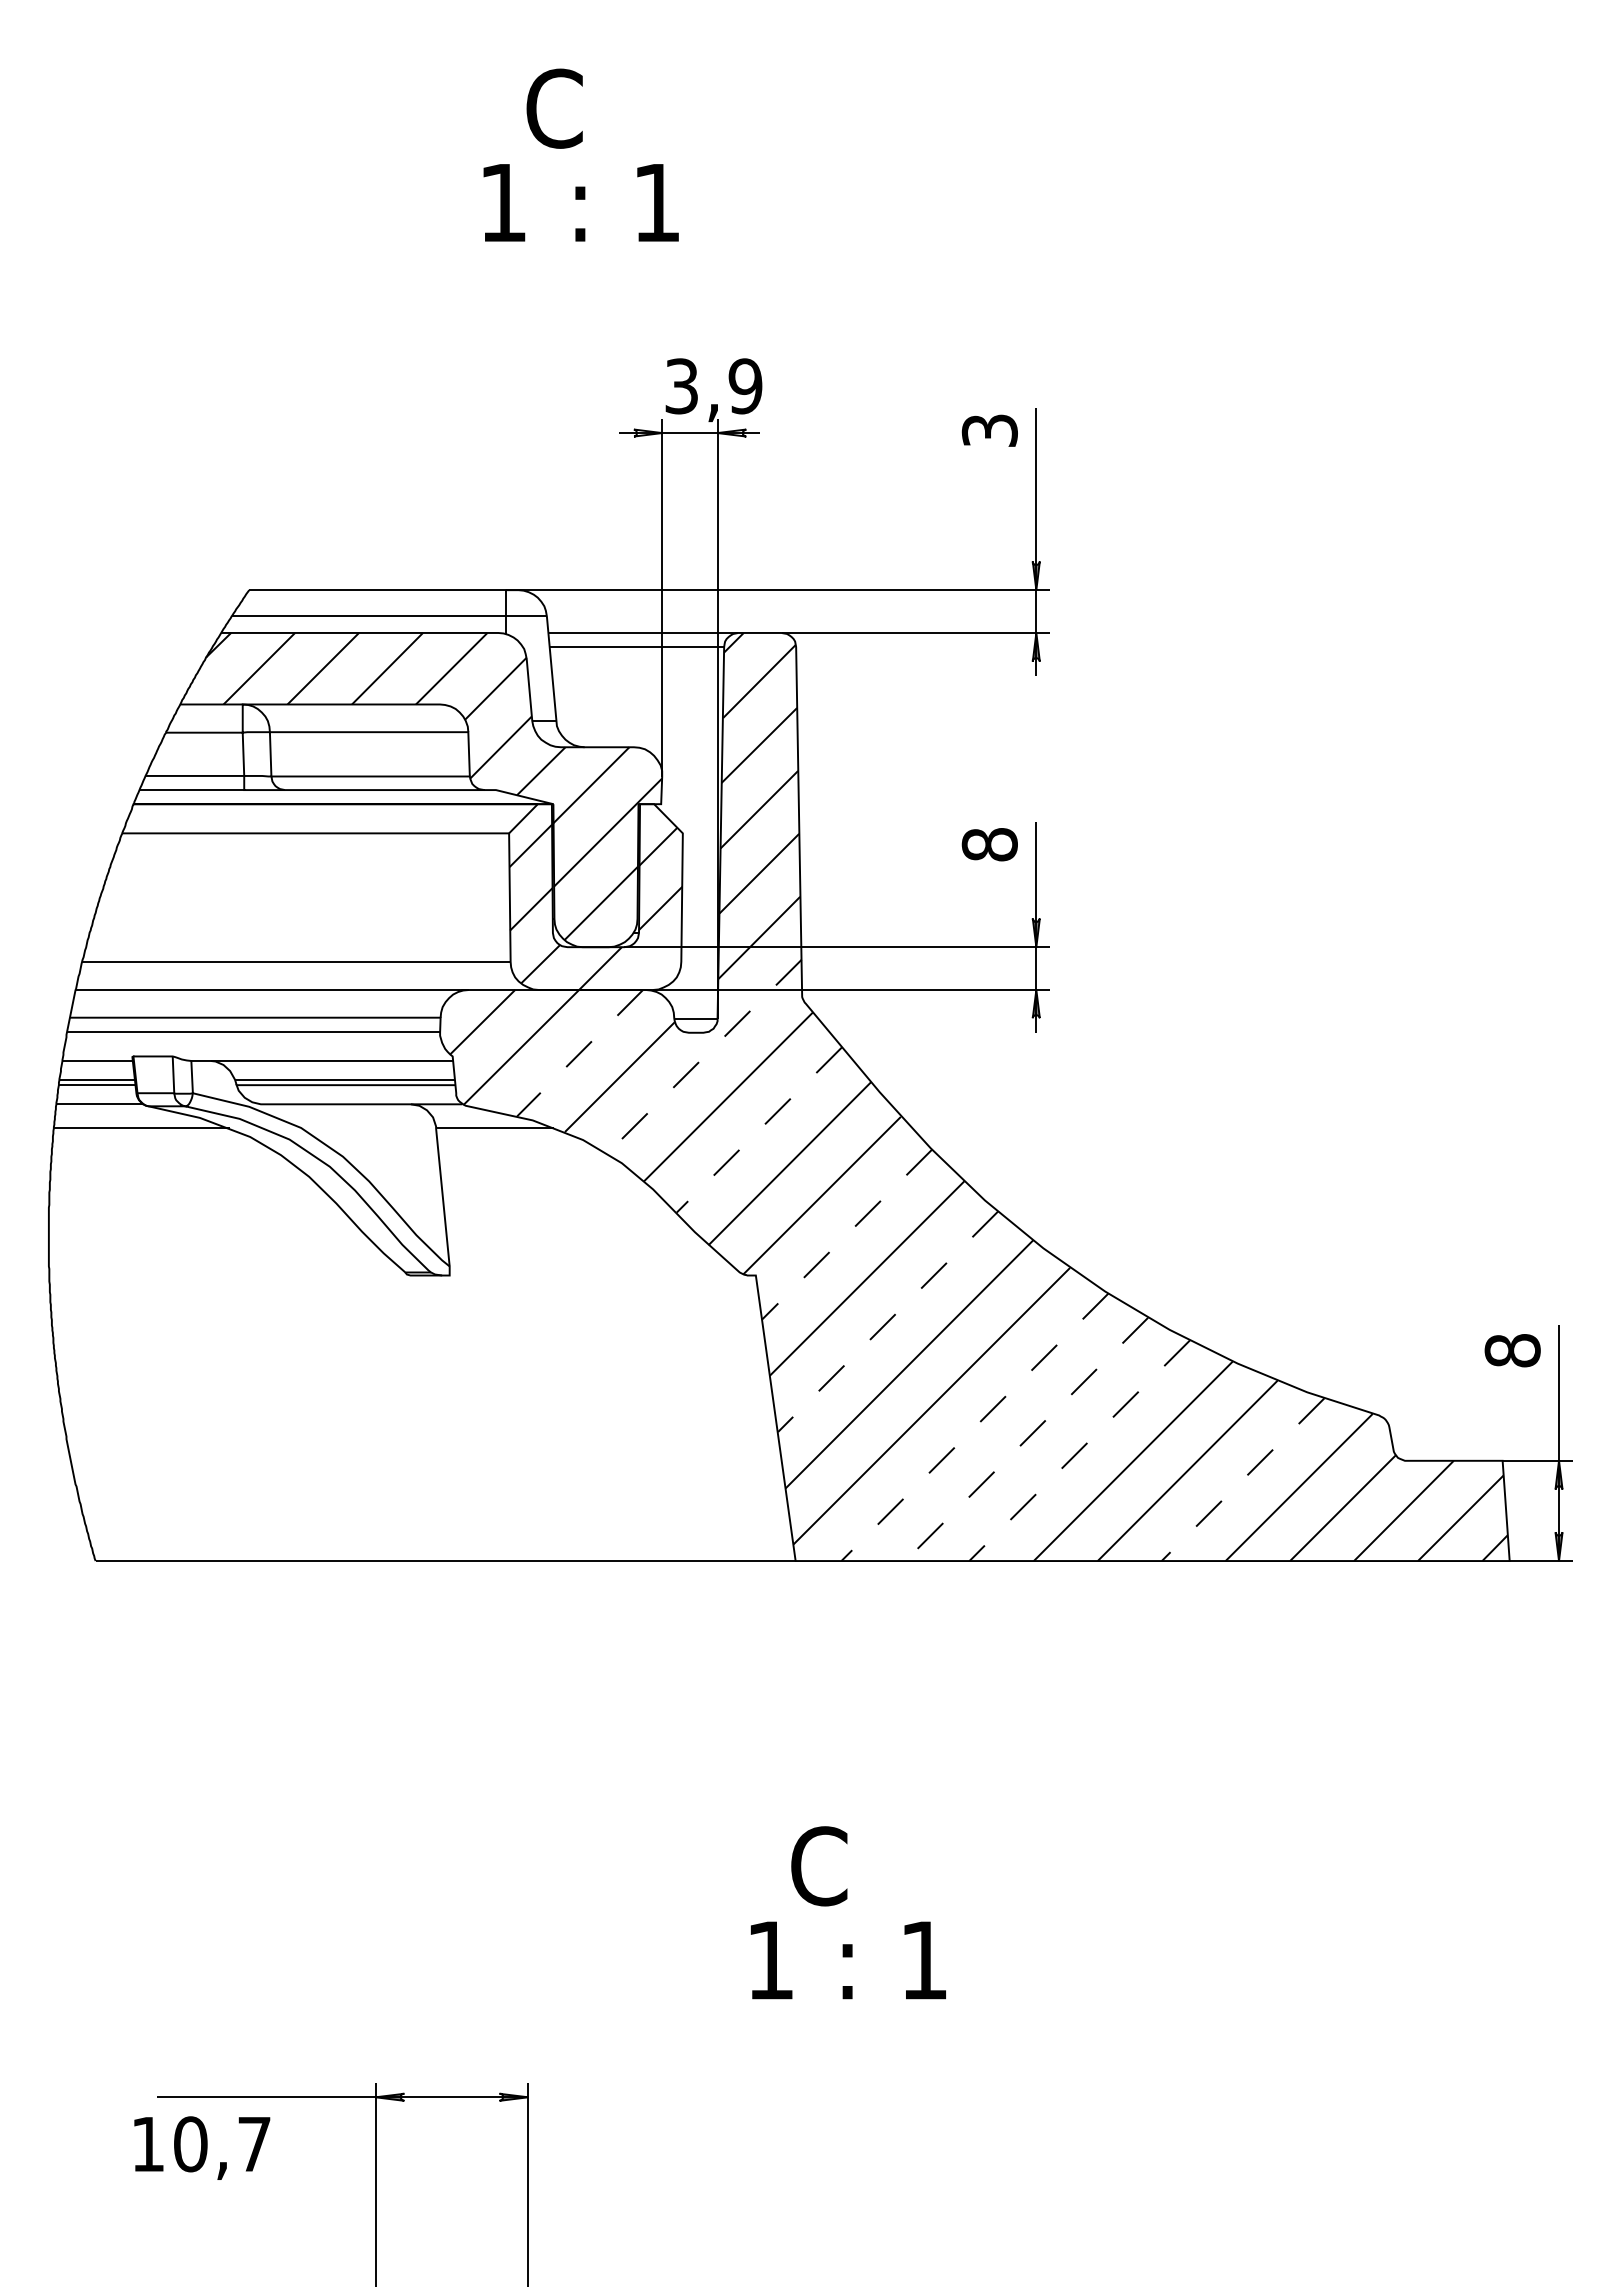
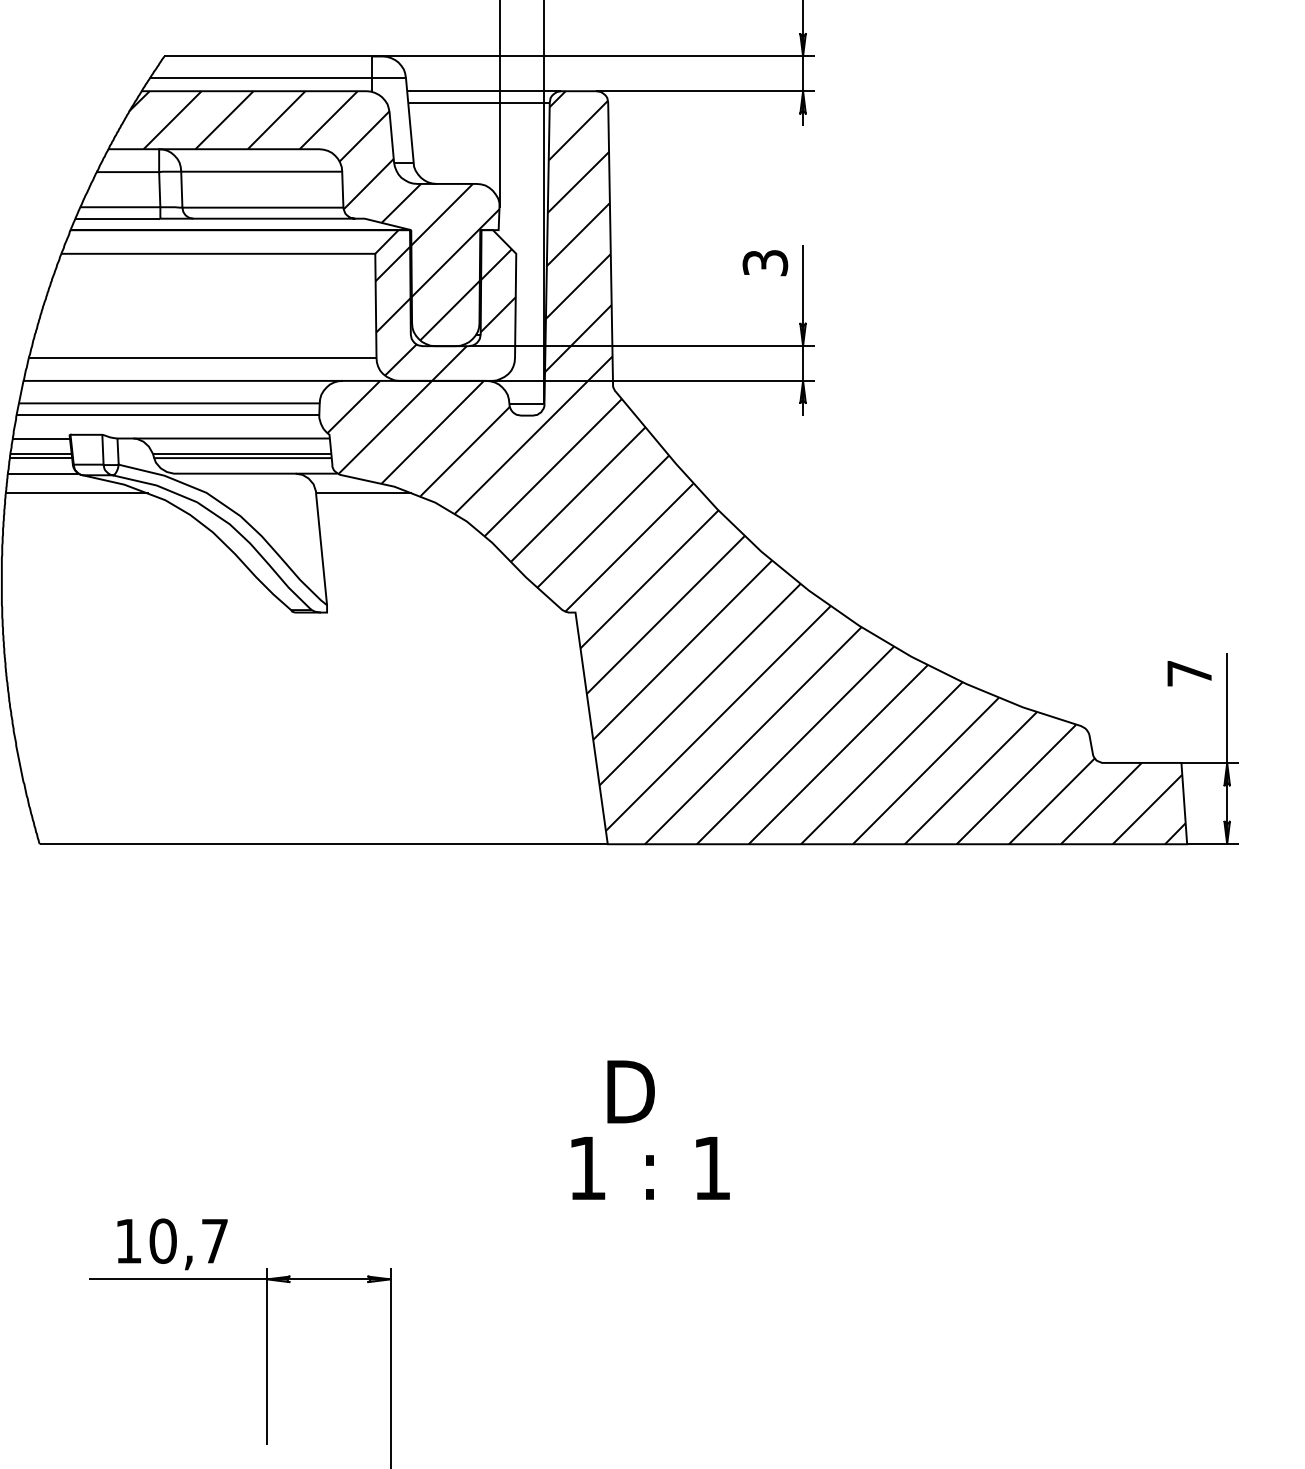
text: (989, 844) -> (765, 262), 8 -> 3
line: (579, 1053) -> (432, 432), dashed -> solid
line: (704, 1057) -> (533, 435), dashed -> solid
line: (759, 1129) -> (578, 494), dashed -> solid
line: (846, 1235) -> (649, 580), dashed -> solid
line: (888, 1321) -> (683, 649), dashed -> solid
text: (1512, 1350) -> (1189, 673), 8 -> 7
line: (974, 1427) -> (752, 735), dashed -> solid
line: (1026, 1439) -> (795, 745), dashed -> solid
line: (1079, 1450) -> (838, 754), dashed -> solid
line: (1242, 1480) -> (970, 778), dashed -> solid
text: (822, 1866) -> (629, 1092), C -> D
text: (202, 2147) -> (172, 1243), moved

